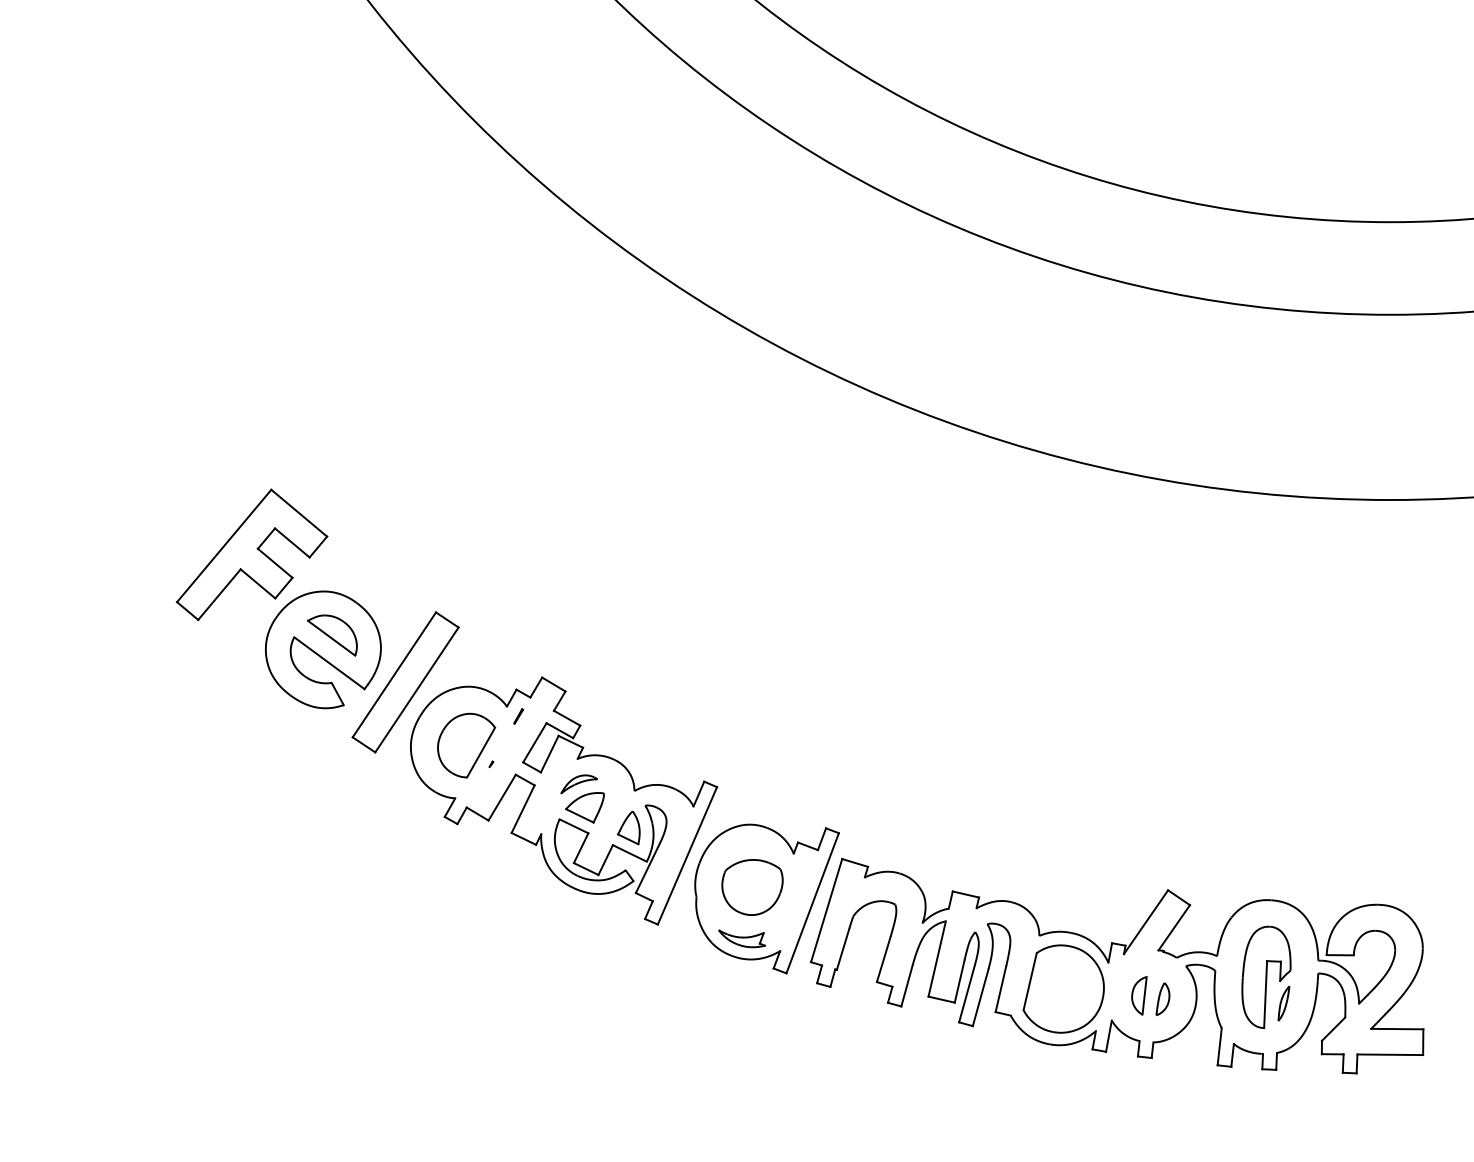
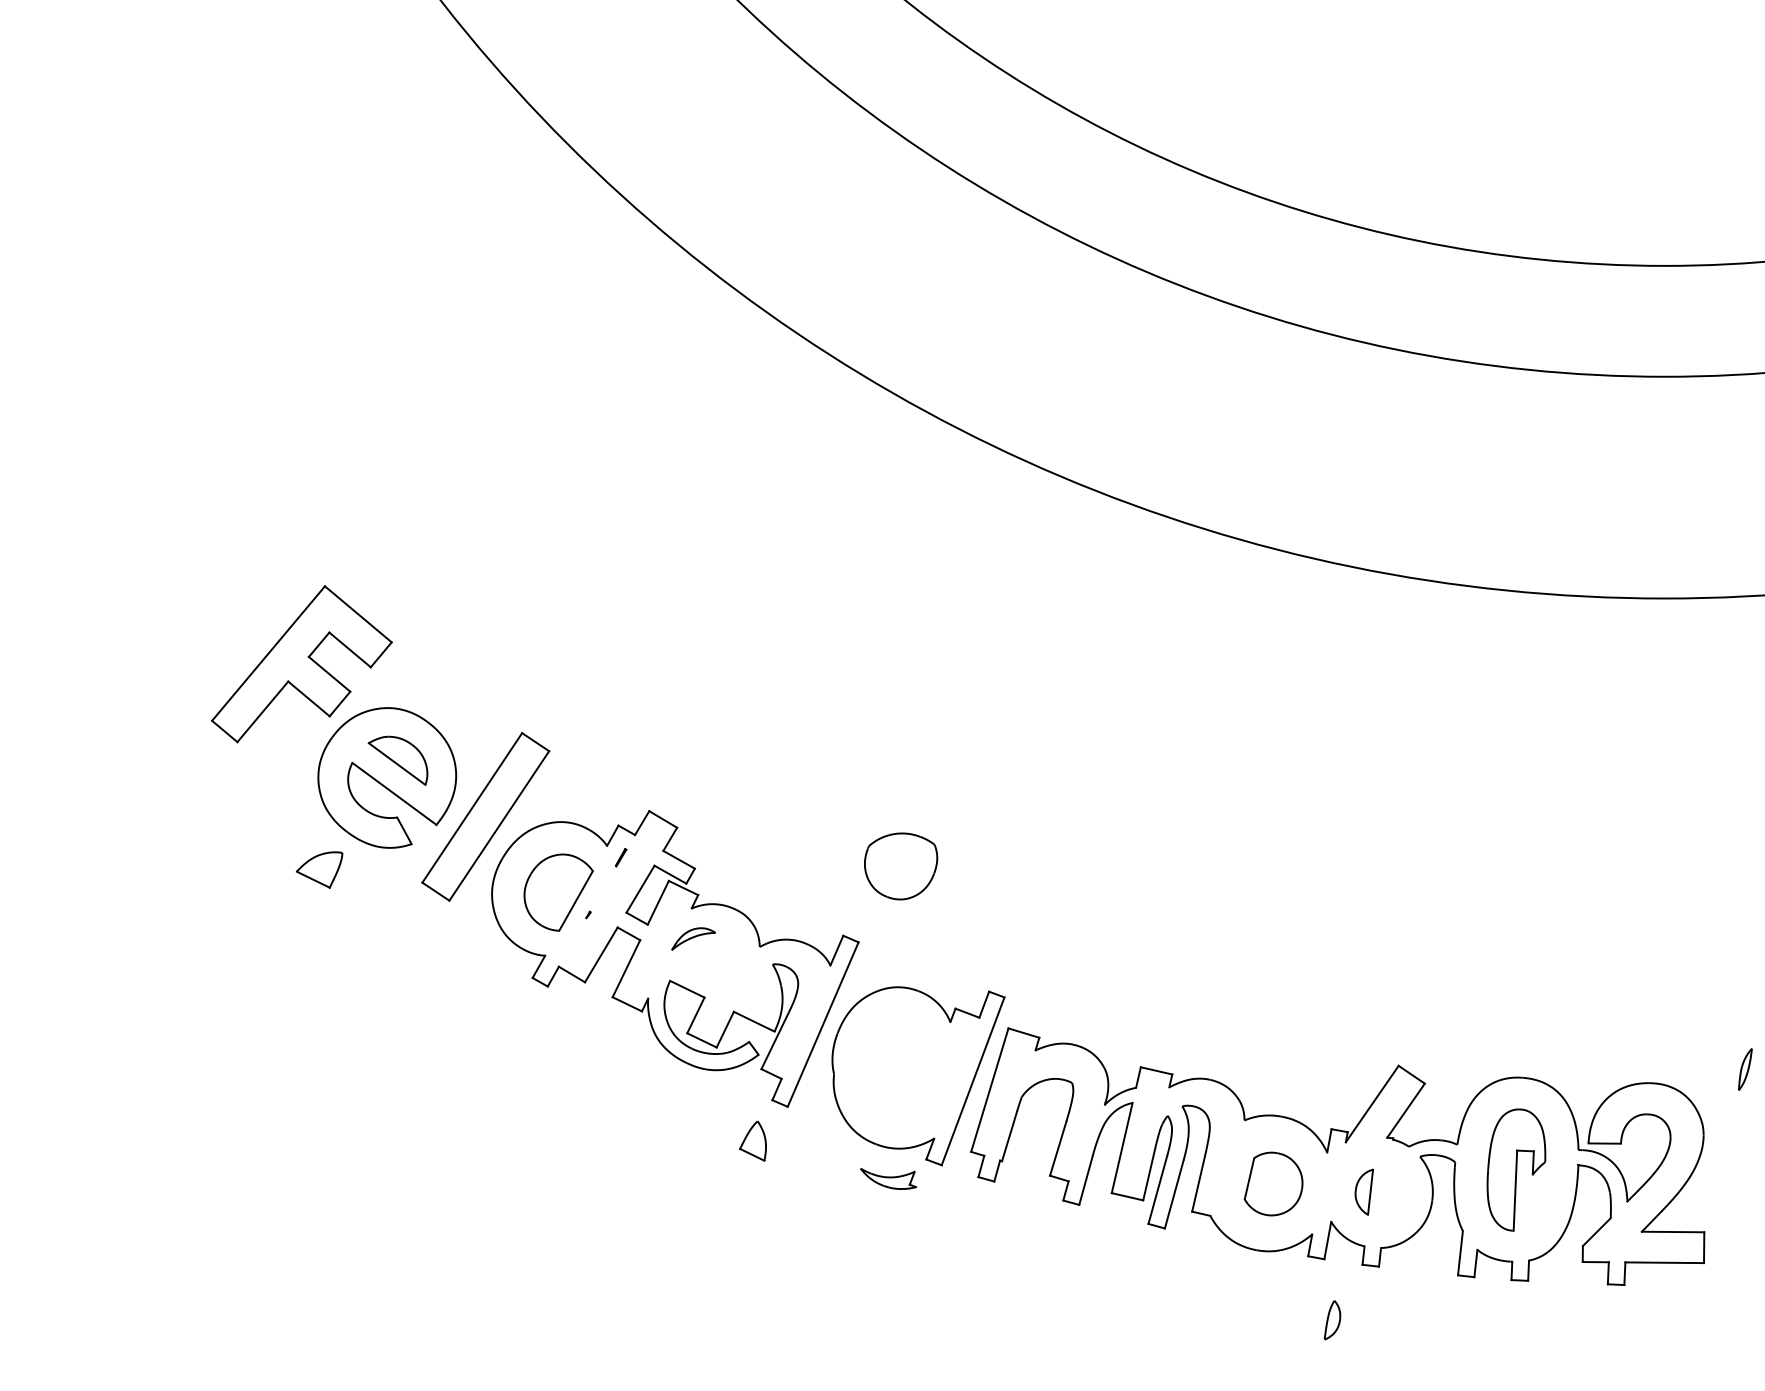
part: (584, 807) -> (319, 869), moved
part: (628, 828) -> (752, 1141), moved
part: (752, 887) -> (901, 866), moved
part: (742, 938) -> (888, 1178), moved
part: (1063, 988) -> (1273, 1183), size x0.6
part: (1162, 999) -> (1332, 1320), moved
part: (1284, 1003) -> (1745, 1069), moved

